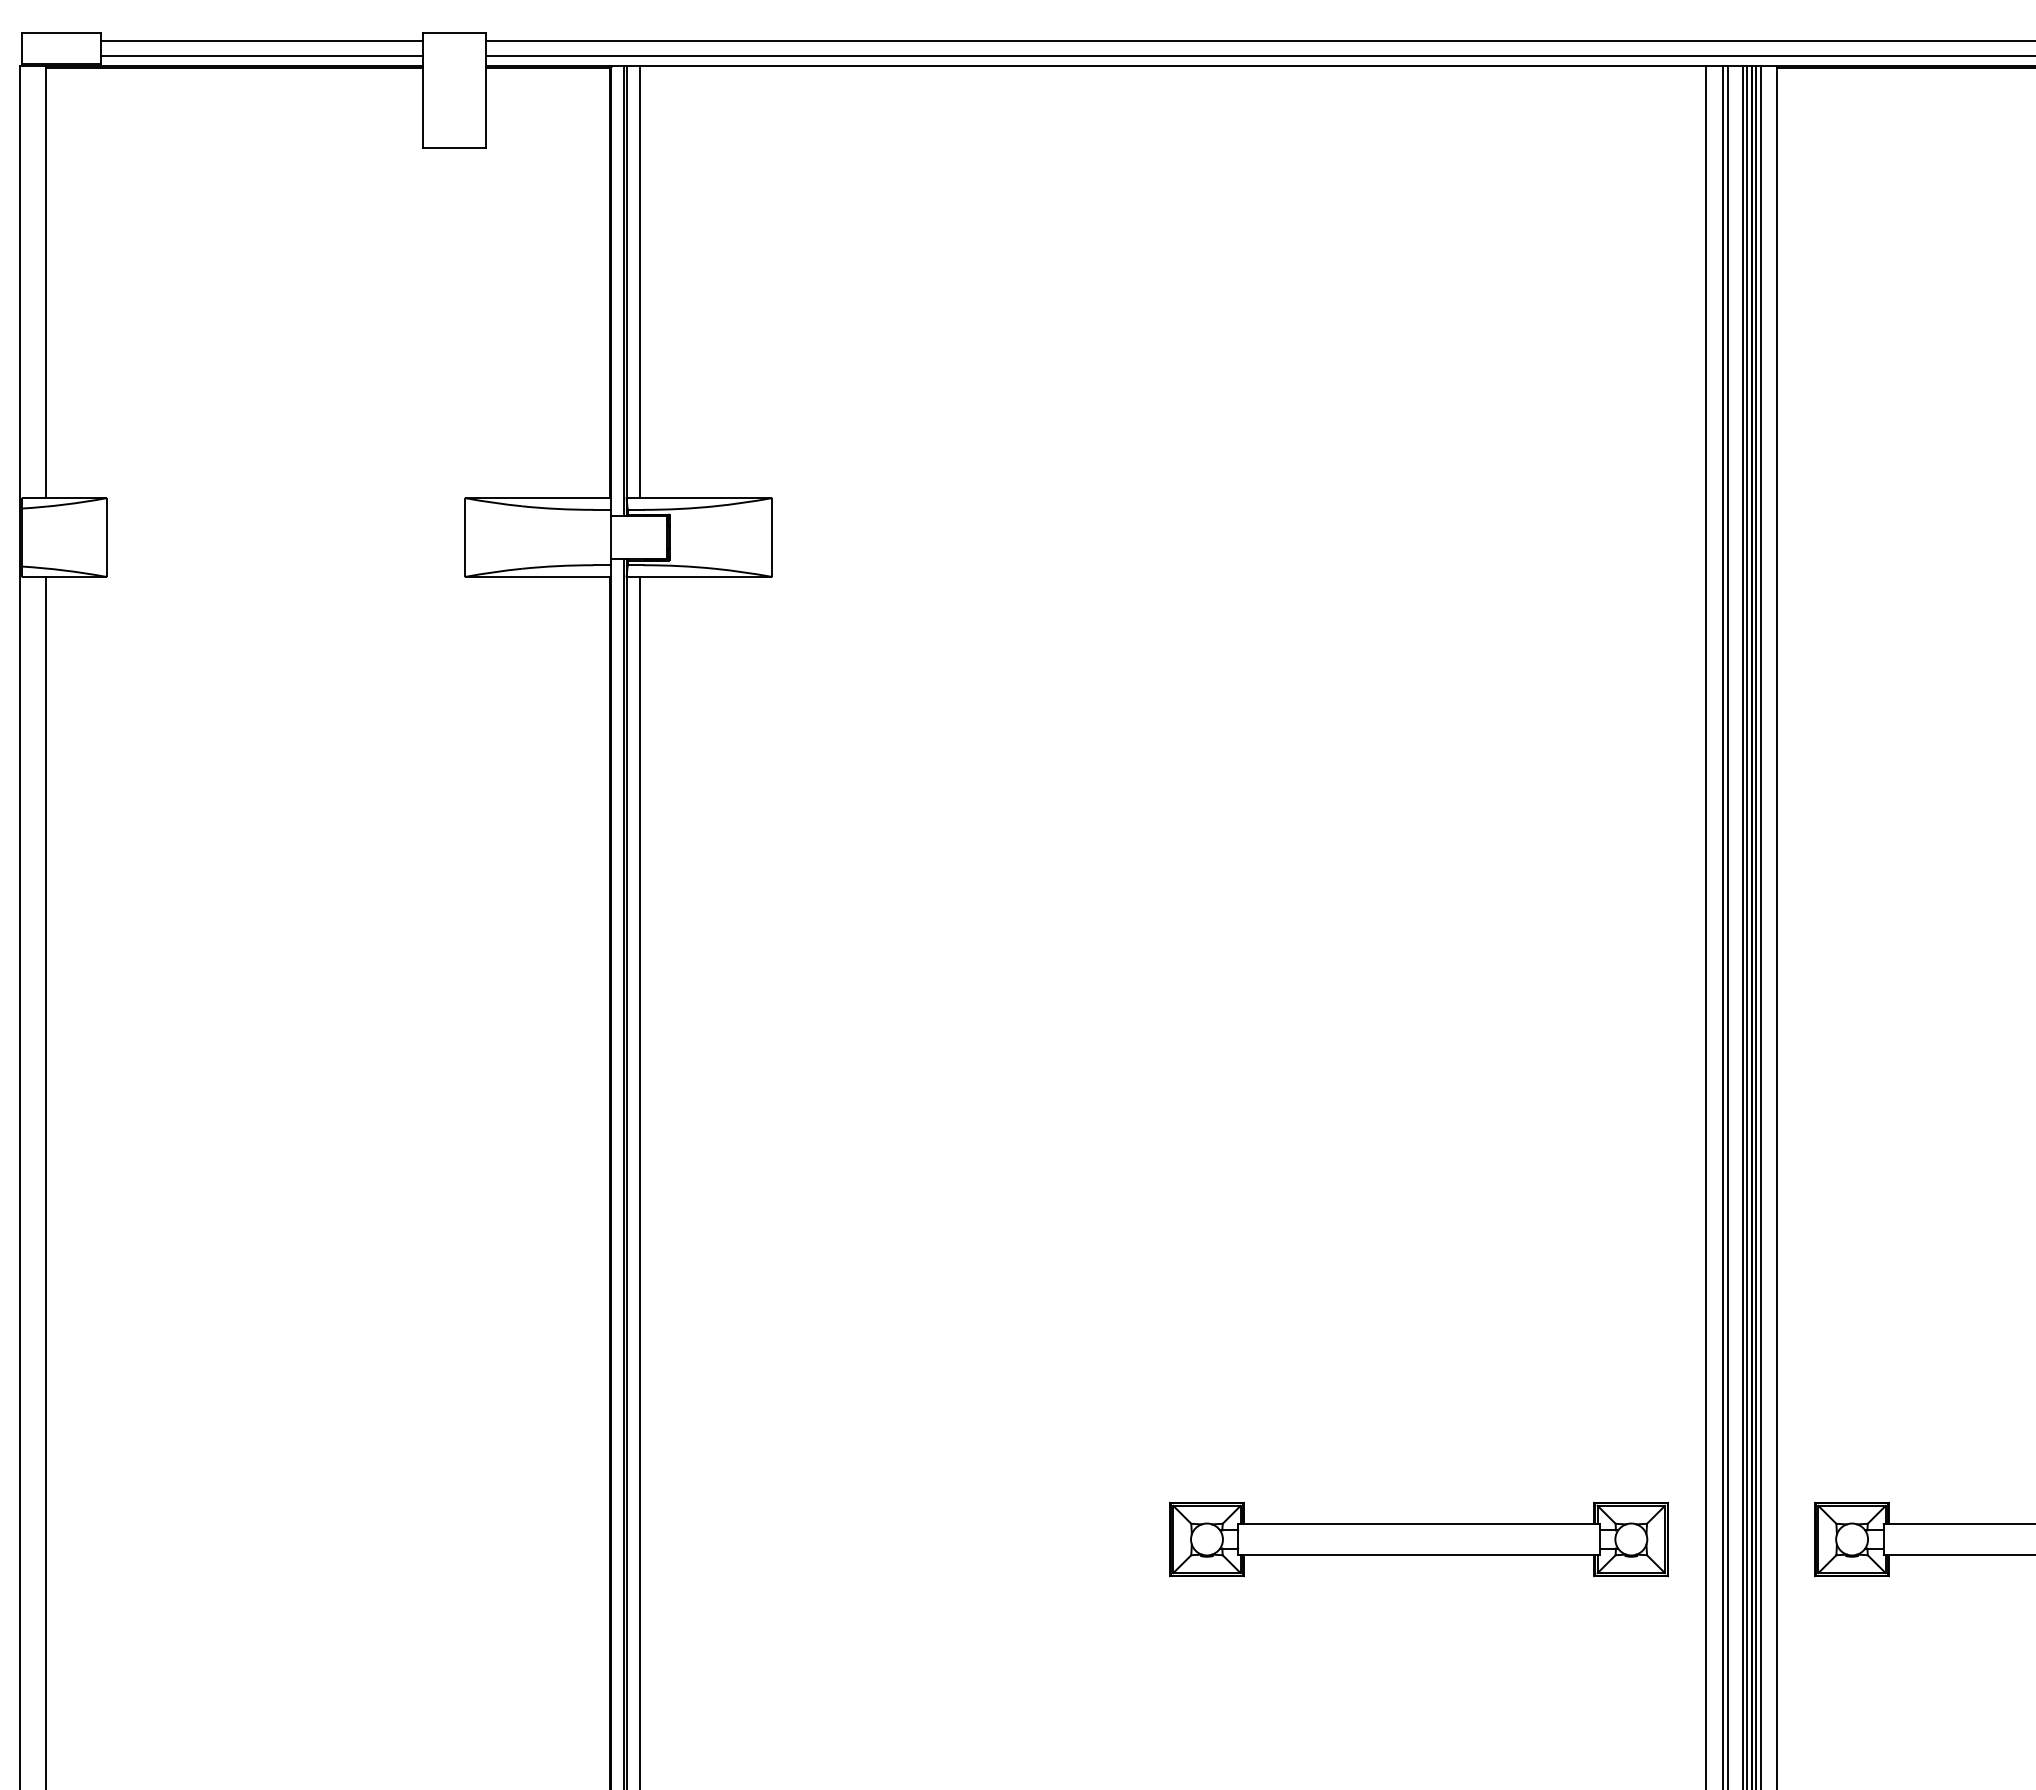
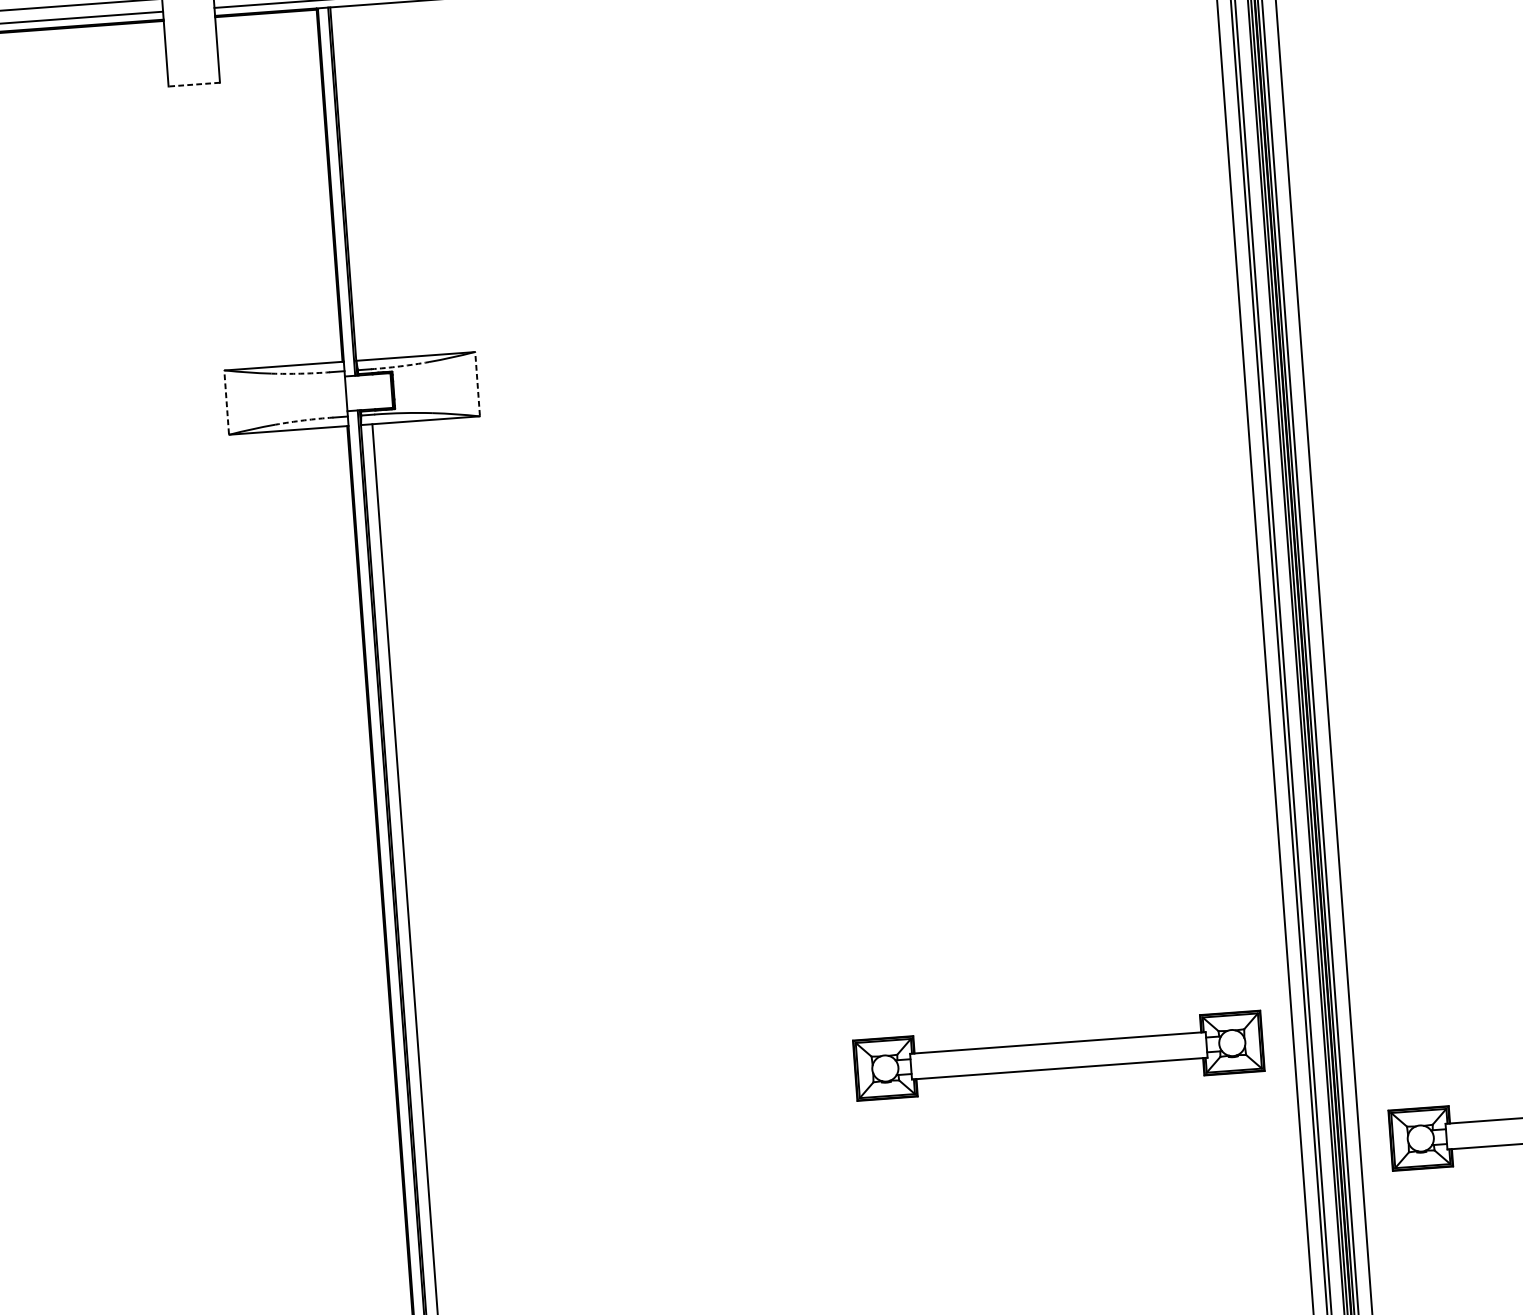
line: (453, 147) -> (193, 84), solid -> dashed
line: (640, 282) -> (354, 183), removed
arc: (557, 509) -> (300, 374), solid -> dashed
arc: (679, 509) -> (400, 366), solid -> dashed
line: (465, 537) -> (226, 402), solid -> dashed
line: (772, 537) -> (477, 384), solid -> dashed
arc: (557, 566) -> (303, 420), solid -> dashed
part: (1418, 1539) -> (1058, 1055), moved

